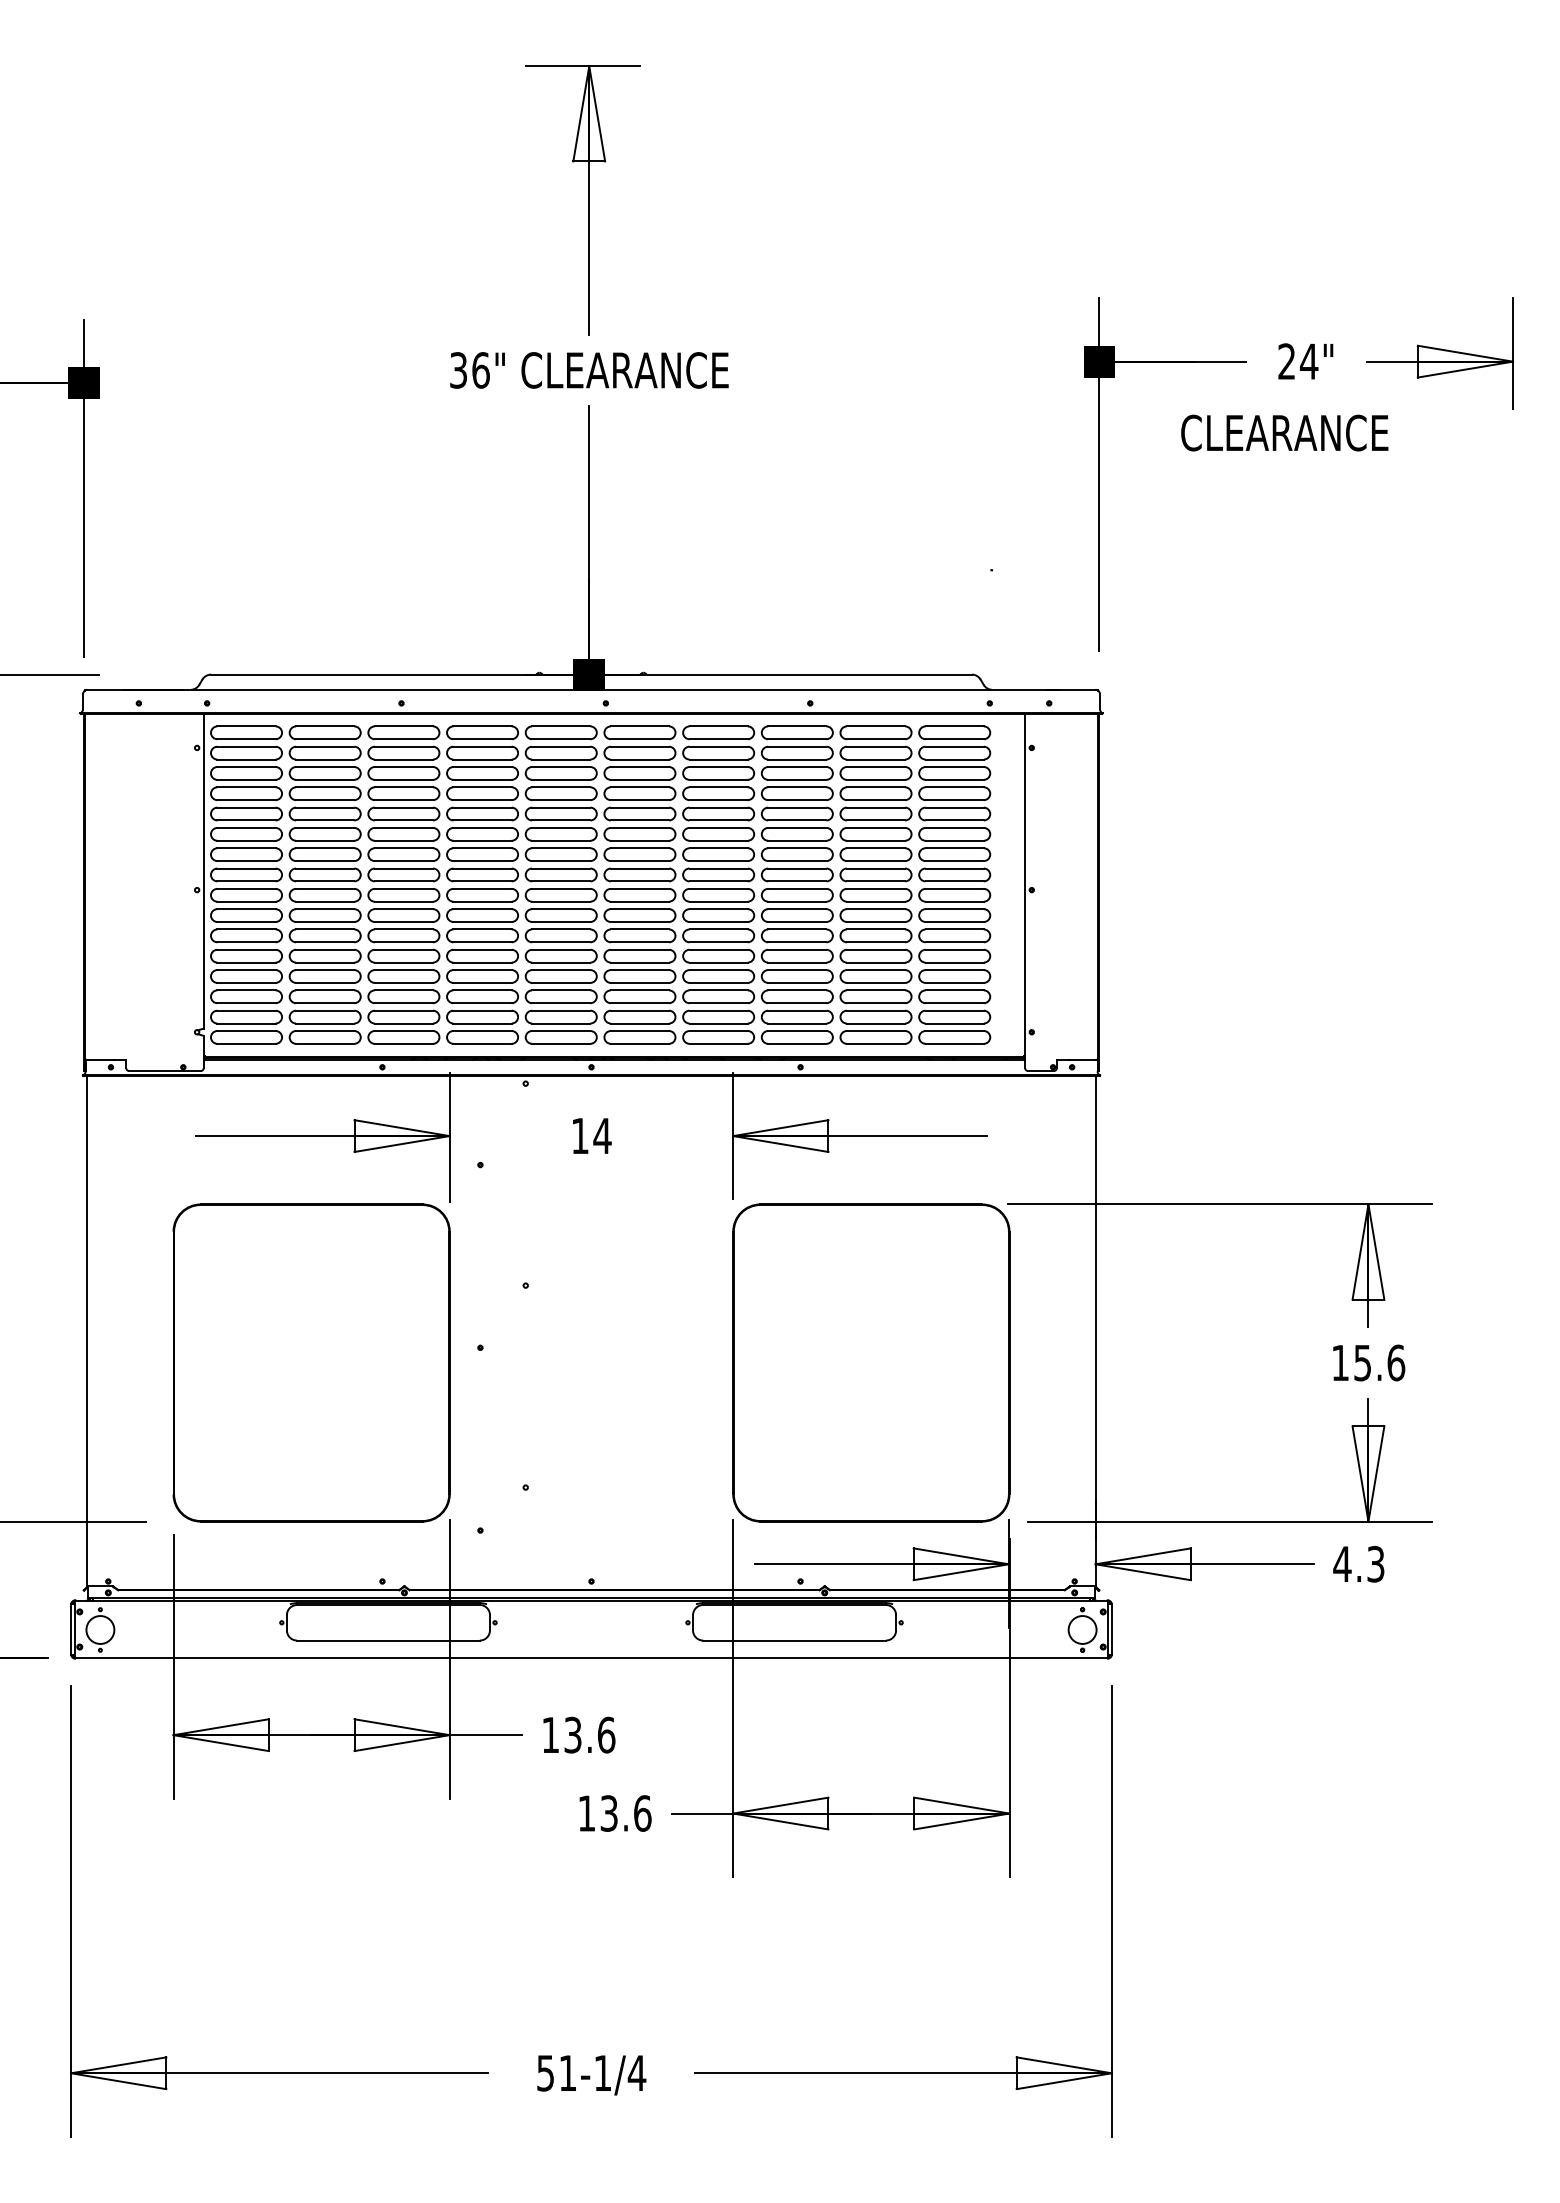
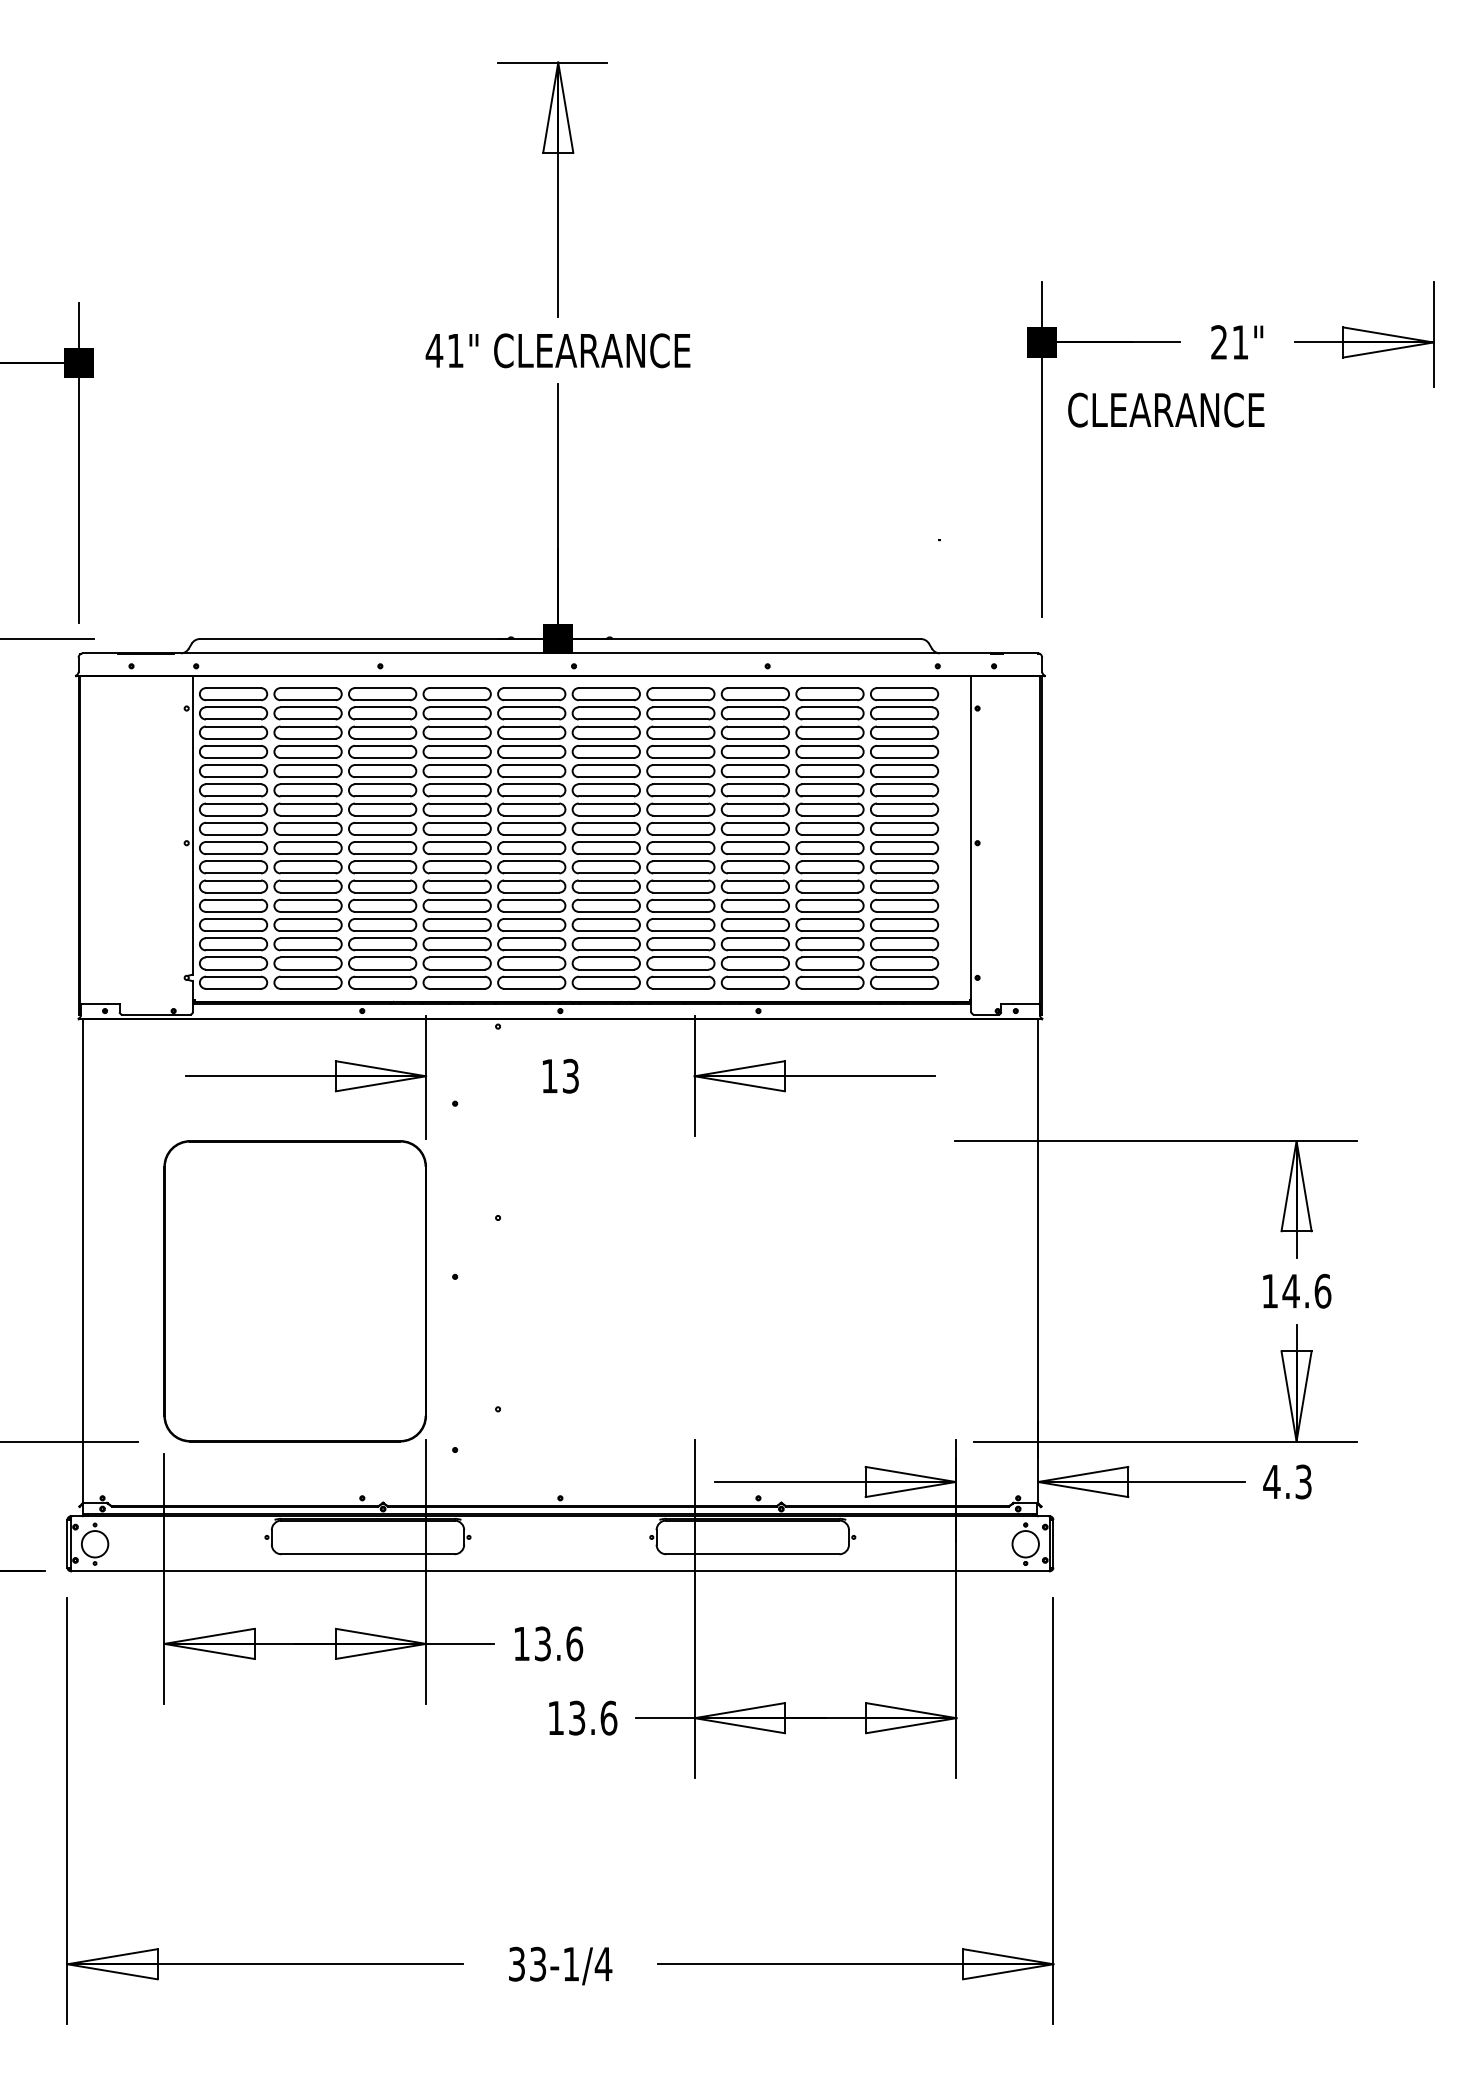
text: (1309, 361) -> (1240, 342), 24" -> 21"
text: (469, 370) -> (444, 350), 36" -> 41"
text: (1285, 432) -> (1166, 409), moved
text: (602, 1135) -> (570, 1075), 14 -> 13
part: (871, 1363) -> (825, 1291), removed
text: (1362, 1363) -> (1290, 1291), 15.6 -> 14.6
text: (556, 2072) -> (527, 1963), 51-1/4 -> 33-1/4

